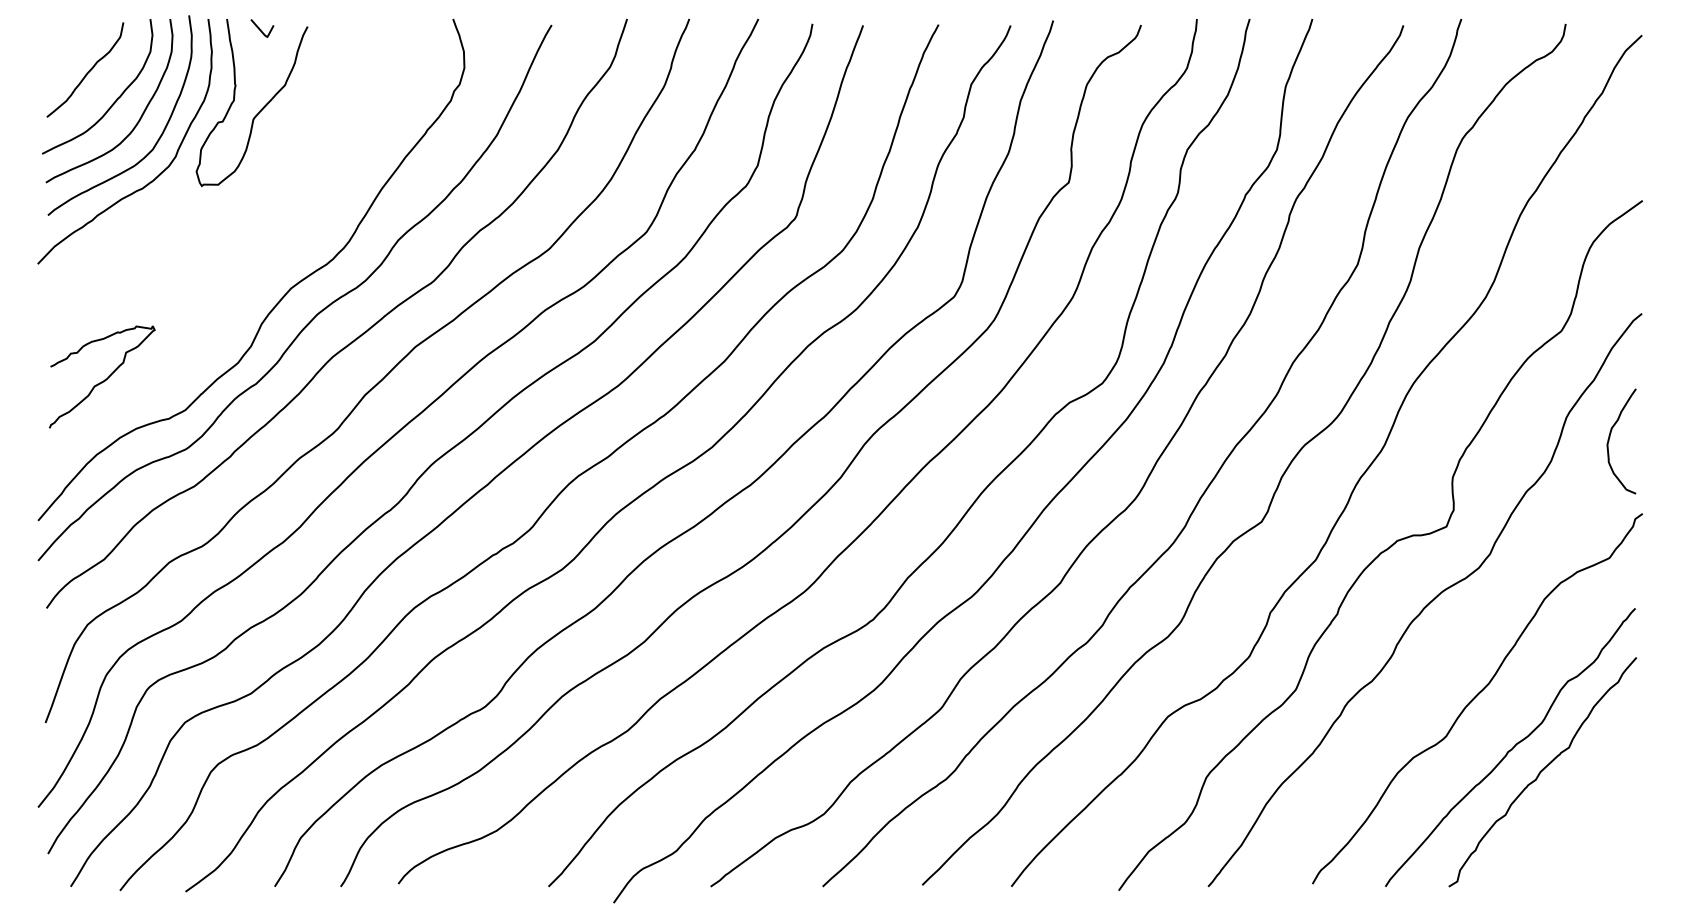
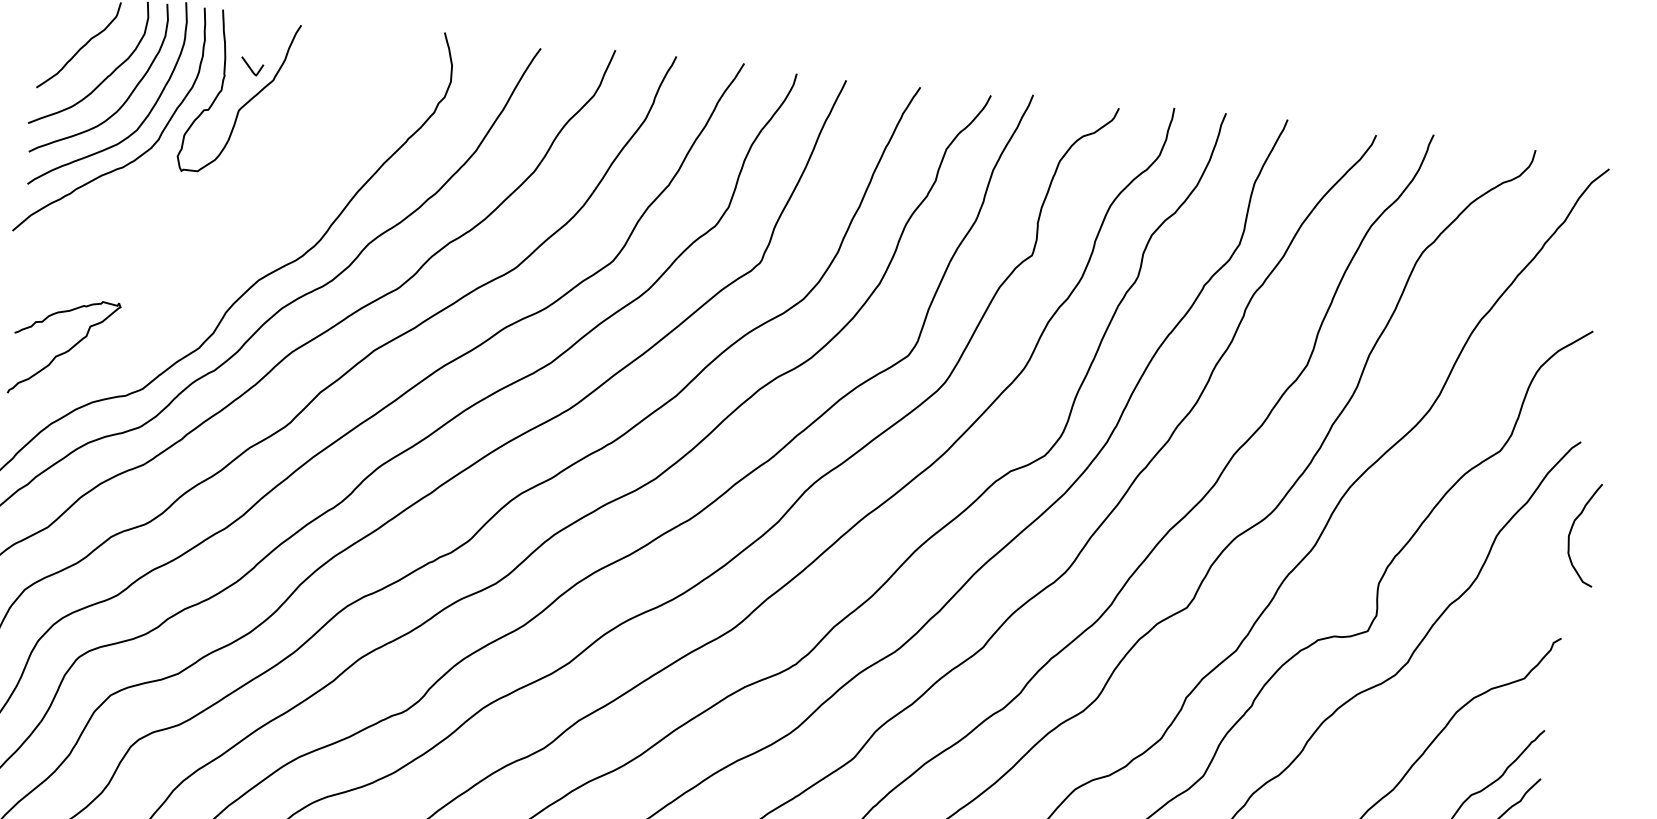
curve: (261, 29) -> (251, 67), moved
curve: (1610, 437) -> (1572, 529), moved

